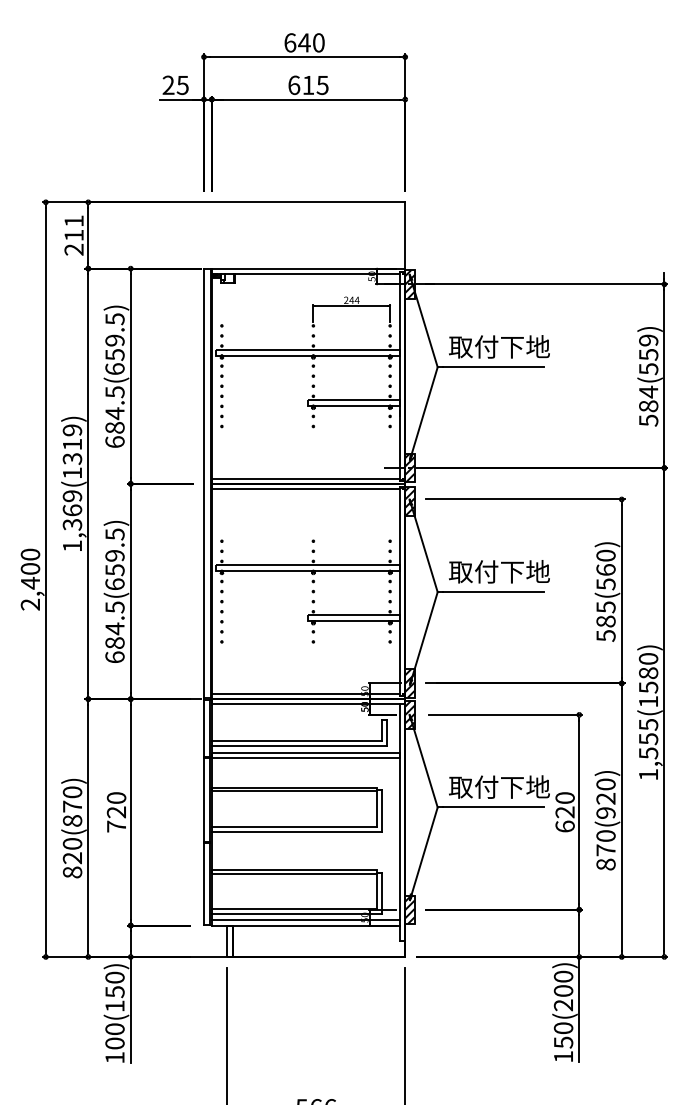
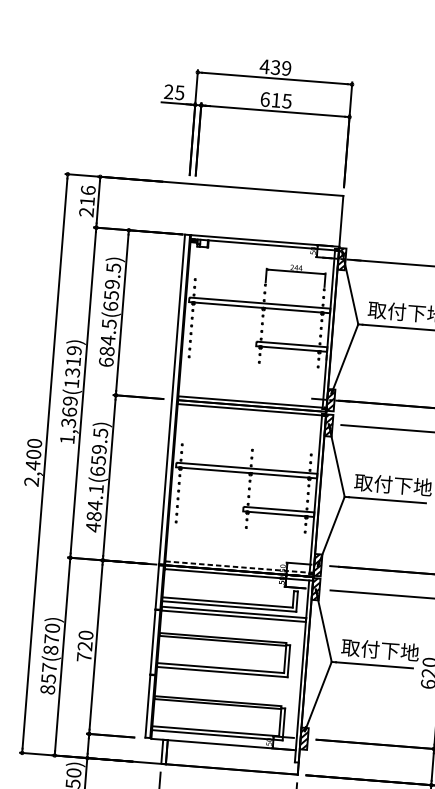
text: (303, 42) -> (274, 67), 640 -> 439
text: (73, 220) -> (87, 189), 211 -> 216
text: (114, 632) -> (94, 508), 684.5(659.5) -> 484.1(659.5)
line: (306, 694) -> (237, 567), solid -> dashed
text: (72, 851) -> (49, 673), 820(870) -> 857(870)
line: (305, 919) -> (223, 739), removed

